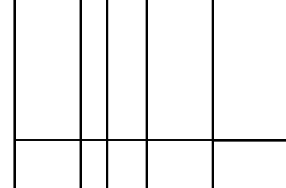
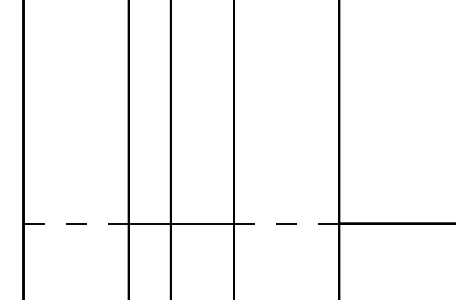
line: (48, 140) -> (77, 224), solid -> dashed
line: (179, 140) -> (286, 224), solid -> dashed

